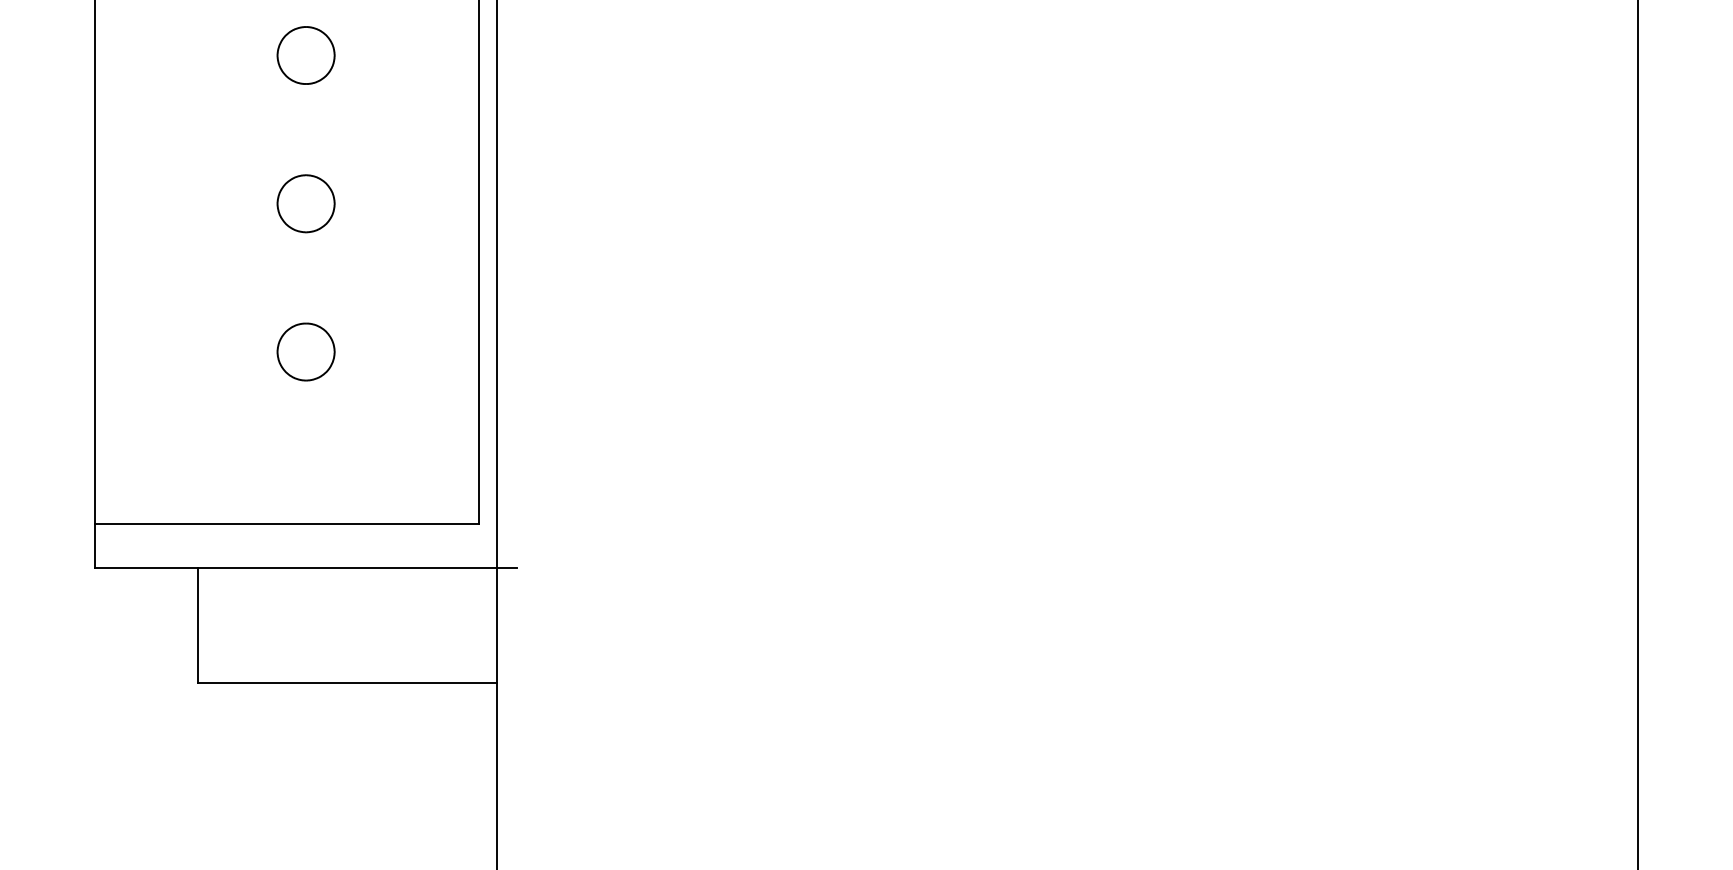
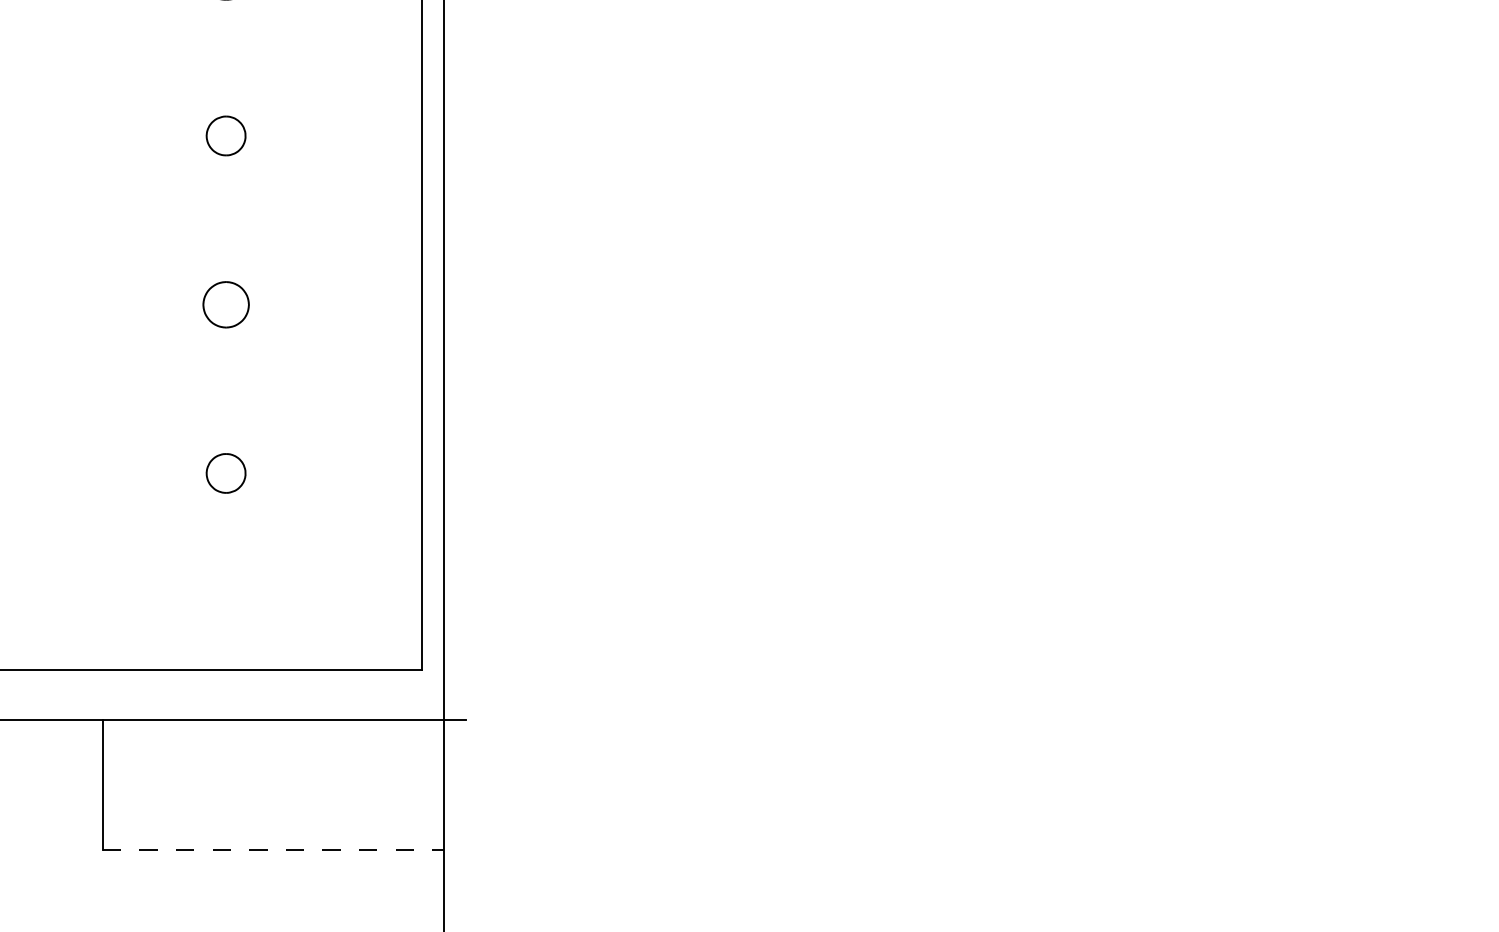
part: (305, 55) -> (225, 135), size x0.6
part: (305, 203) -> (225, 304), size x0.7
part: (305, 351) -> (225, 472), size x0.6
line: (347, 682) -> (273, 849), solid -> dashed

